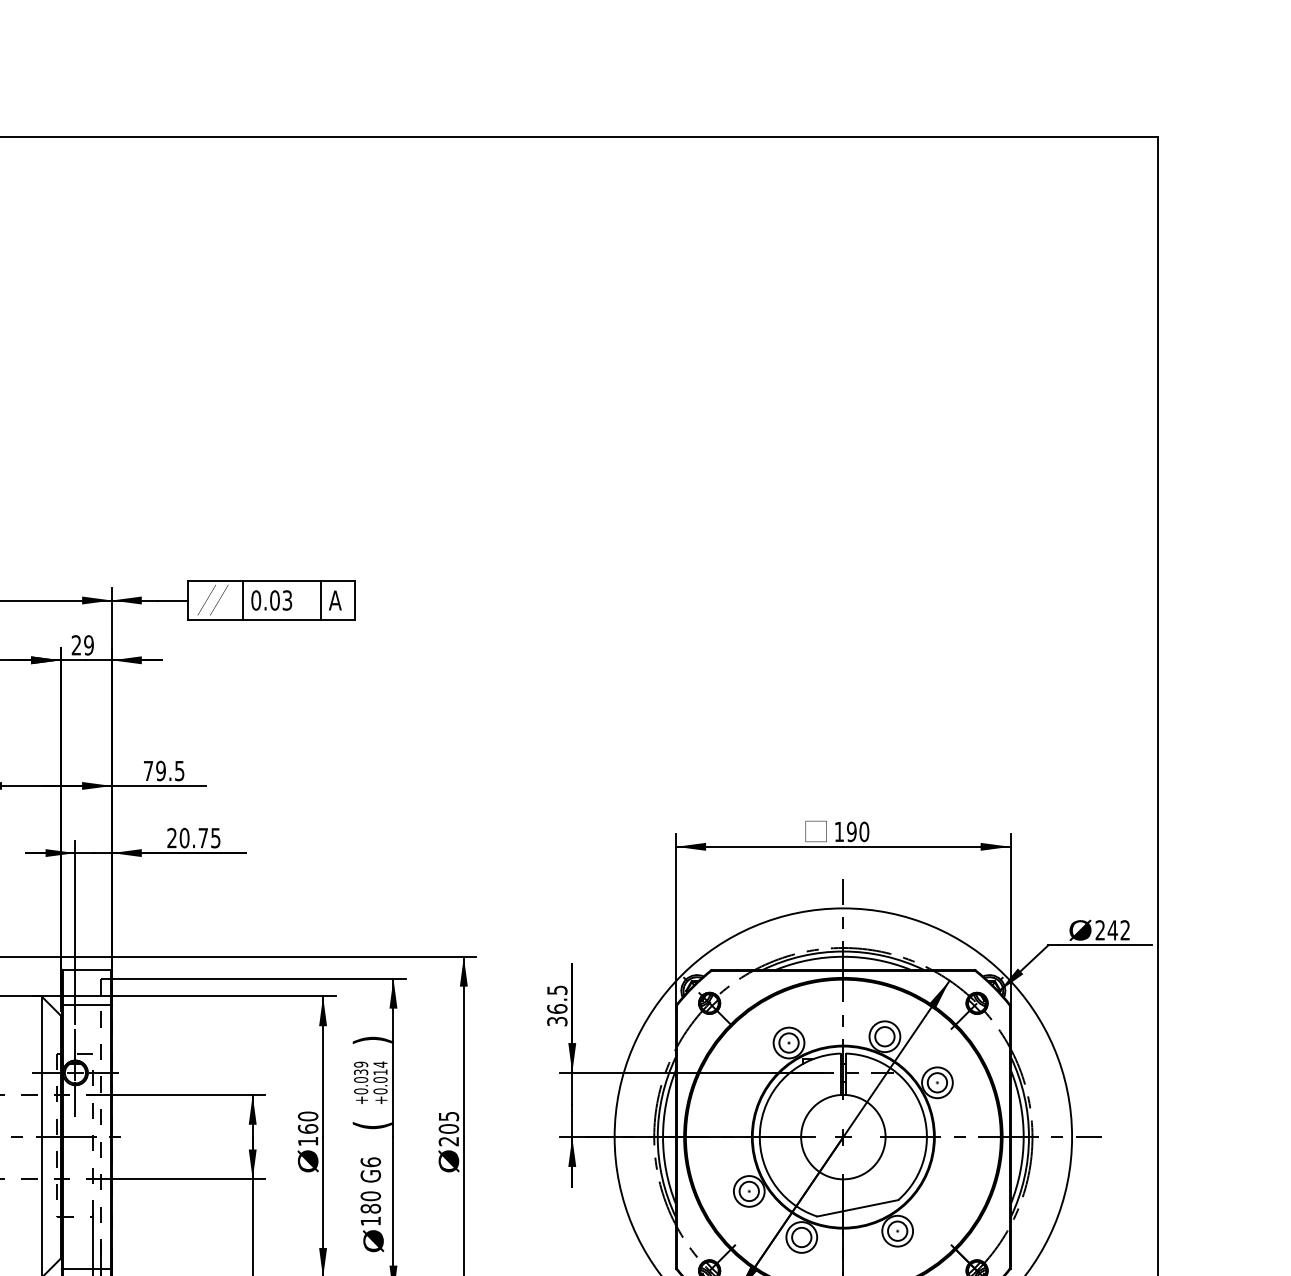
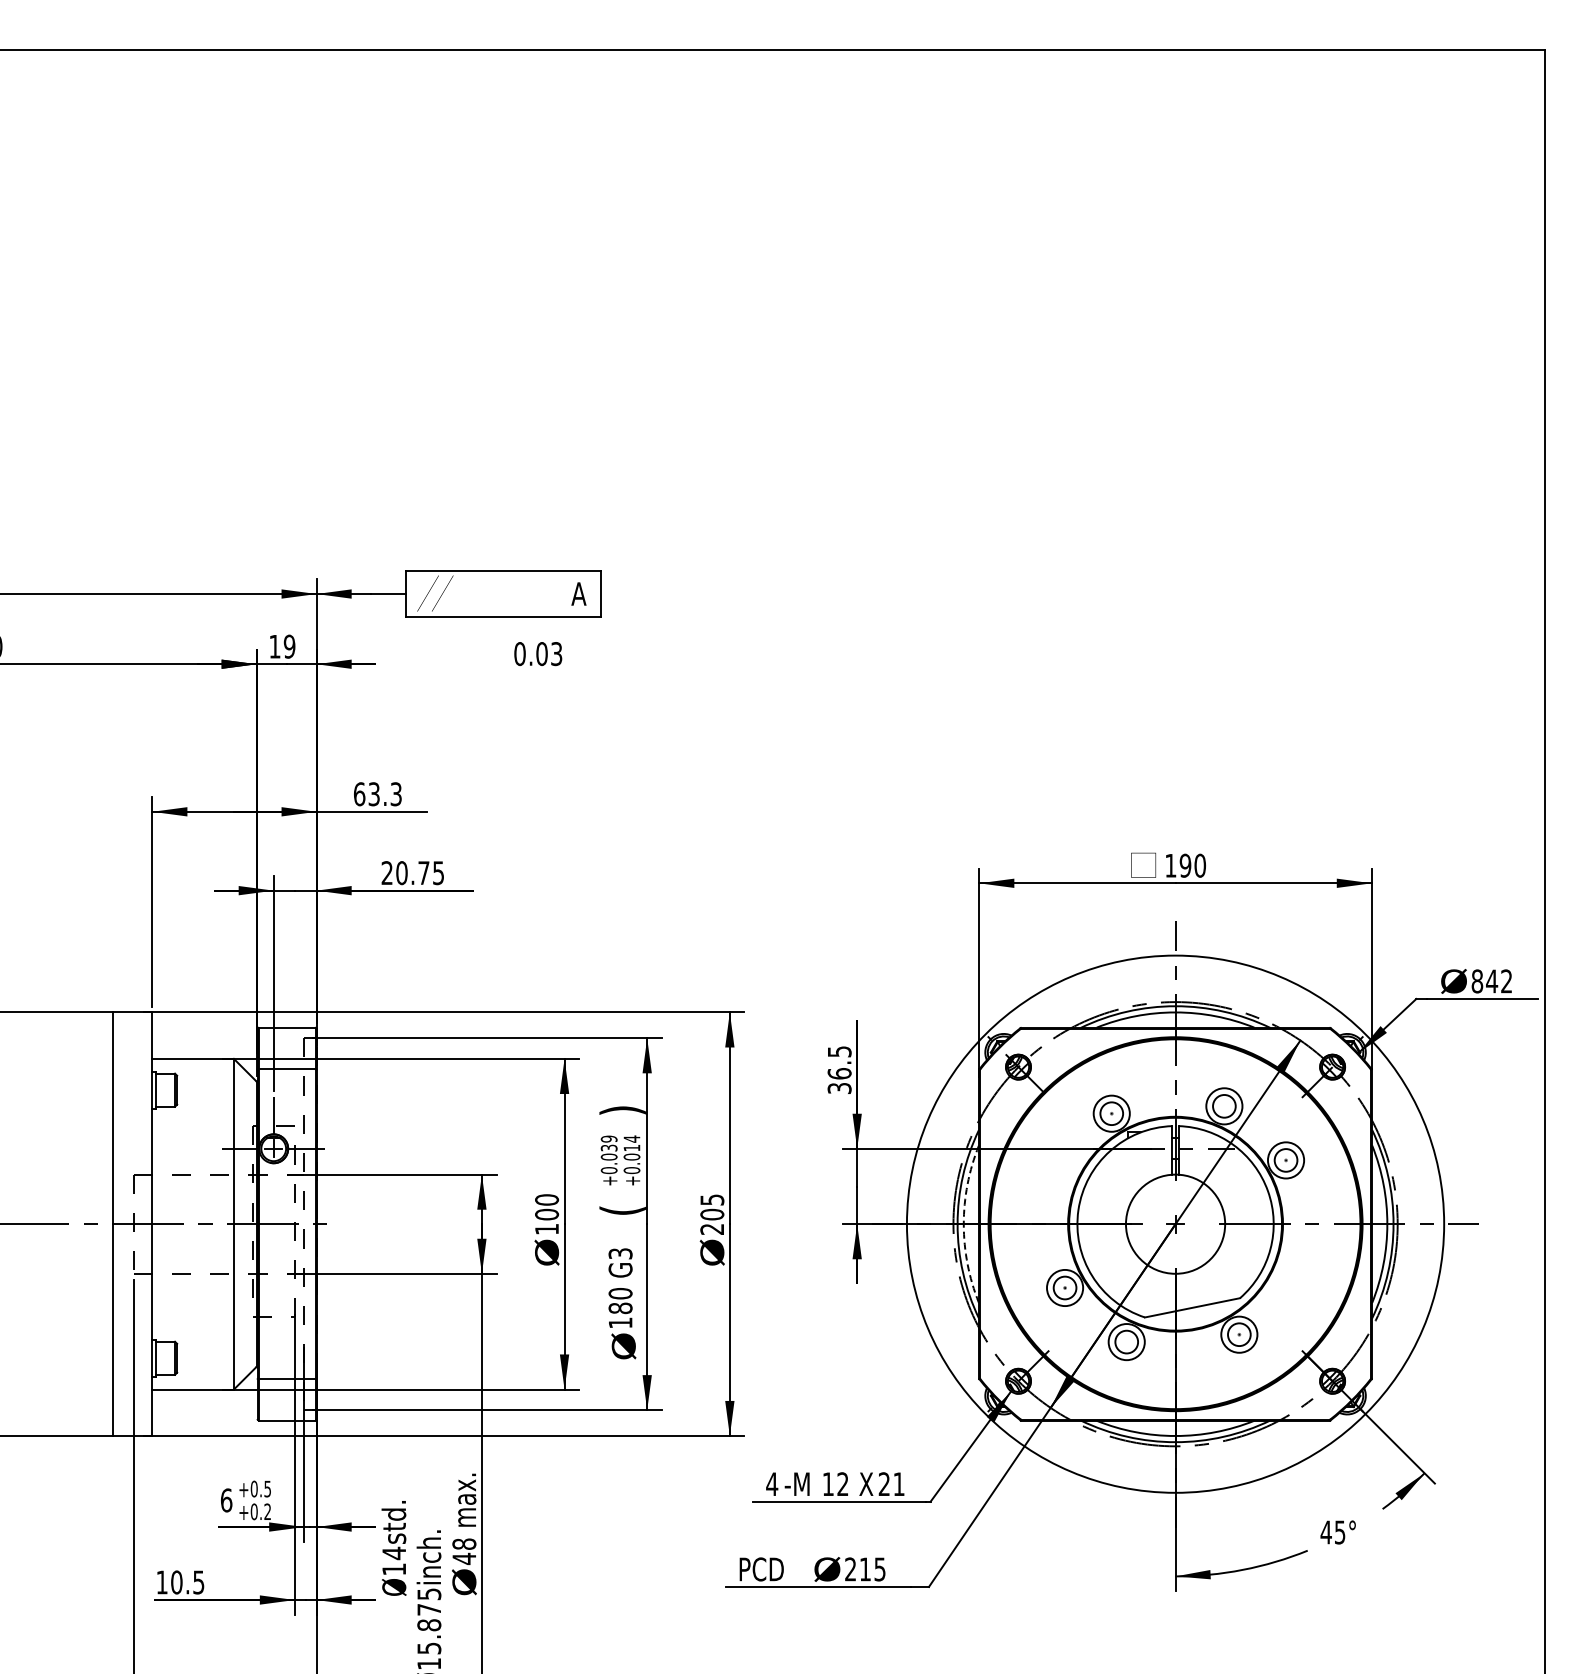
line: (242, 600) -> (469, 593), removed
text: (271, 600) -> (538, 654), moved
line: (321, 600) -> (562, 593), removed
text: (76, 645) -> (274, 646), 29 -> 19
text: (163, 771) -> (377, 794), 79.5 -> 63.3
text: (1100, 930) -> (1477, 981), 242 -> 842
line: (75, 1099) -> (273, 1180), removed
text: (307, 1128) -> (546, 1214), 160 -> 100
arc: (662, 1137) -> (963, 1224), solid -> dashed
text: (370, 1162) -> (620, 1253), G6 -> G3

